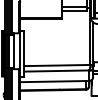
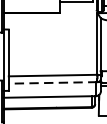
line: (56, 71) -> (52, 83), solid -> dashed

